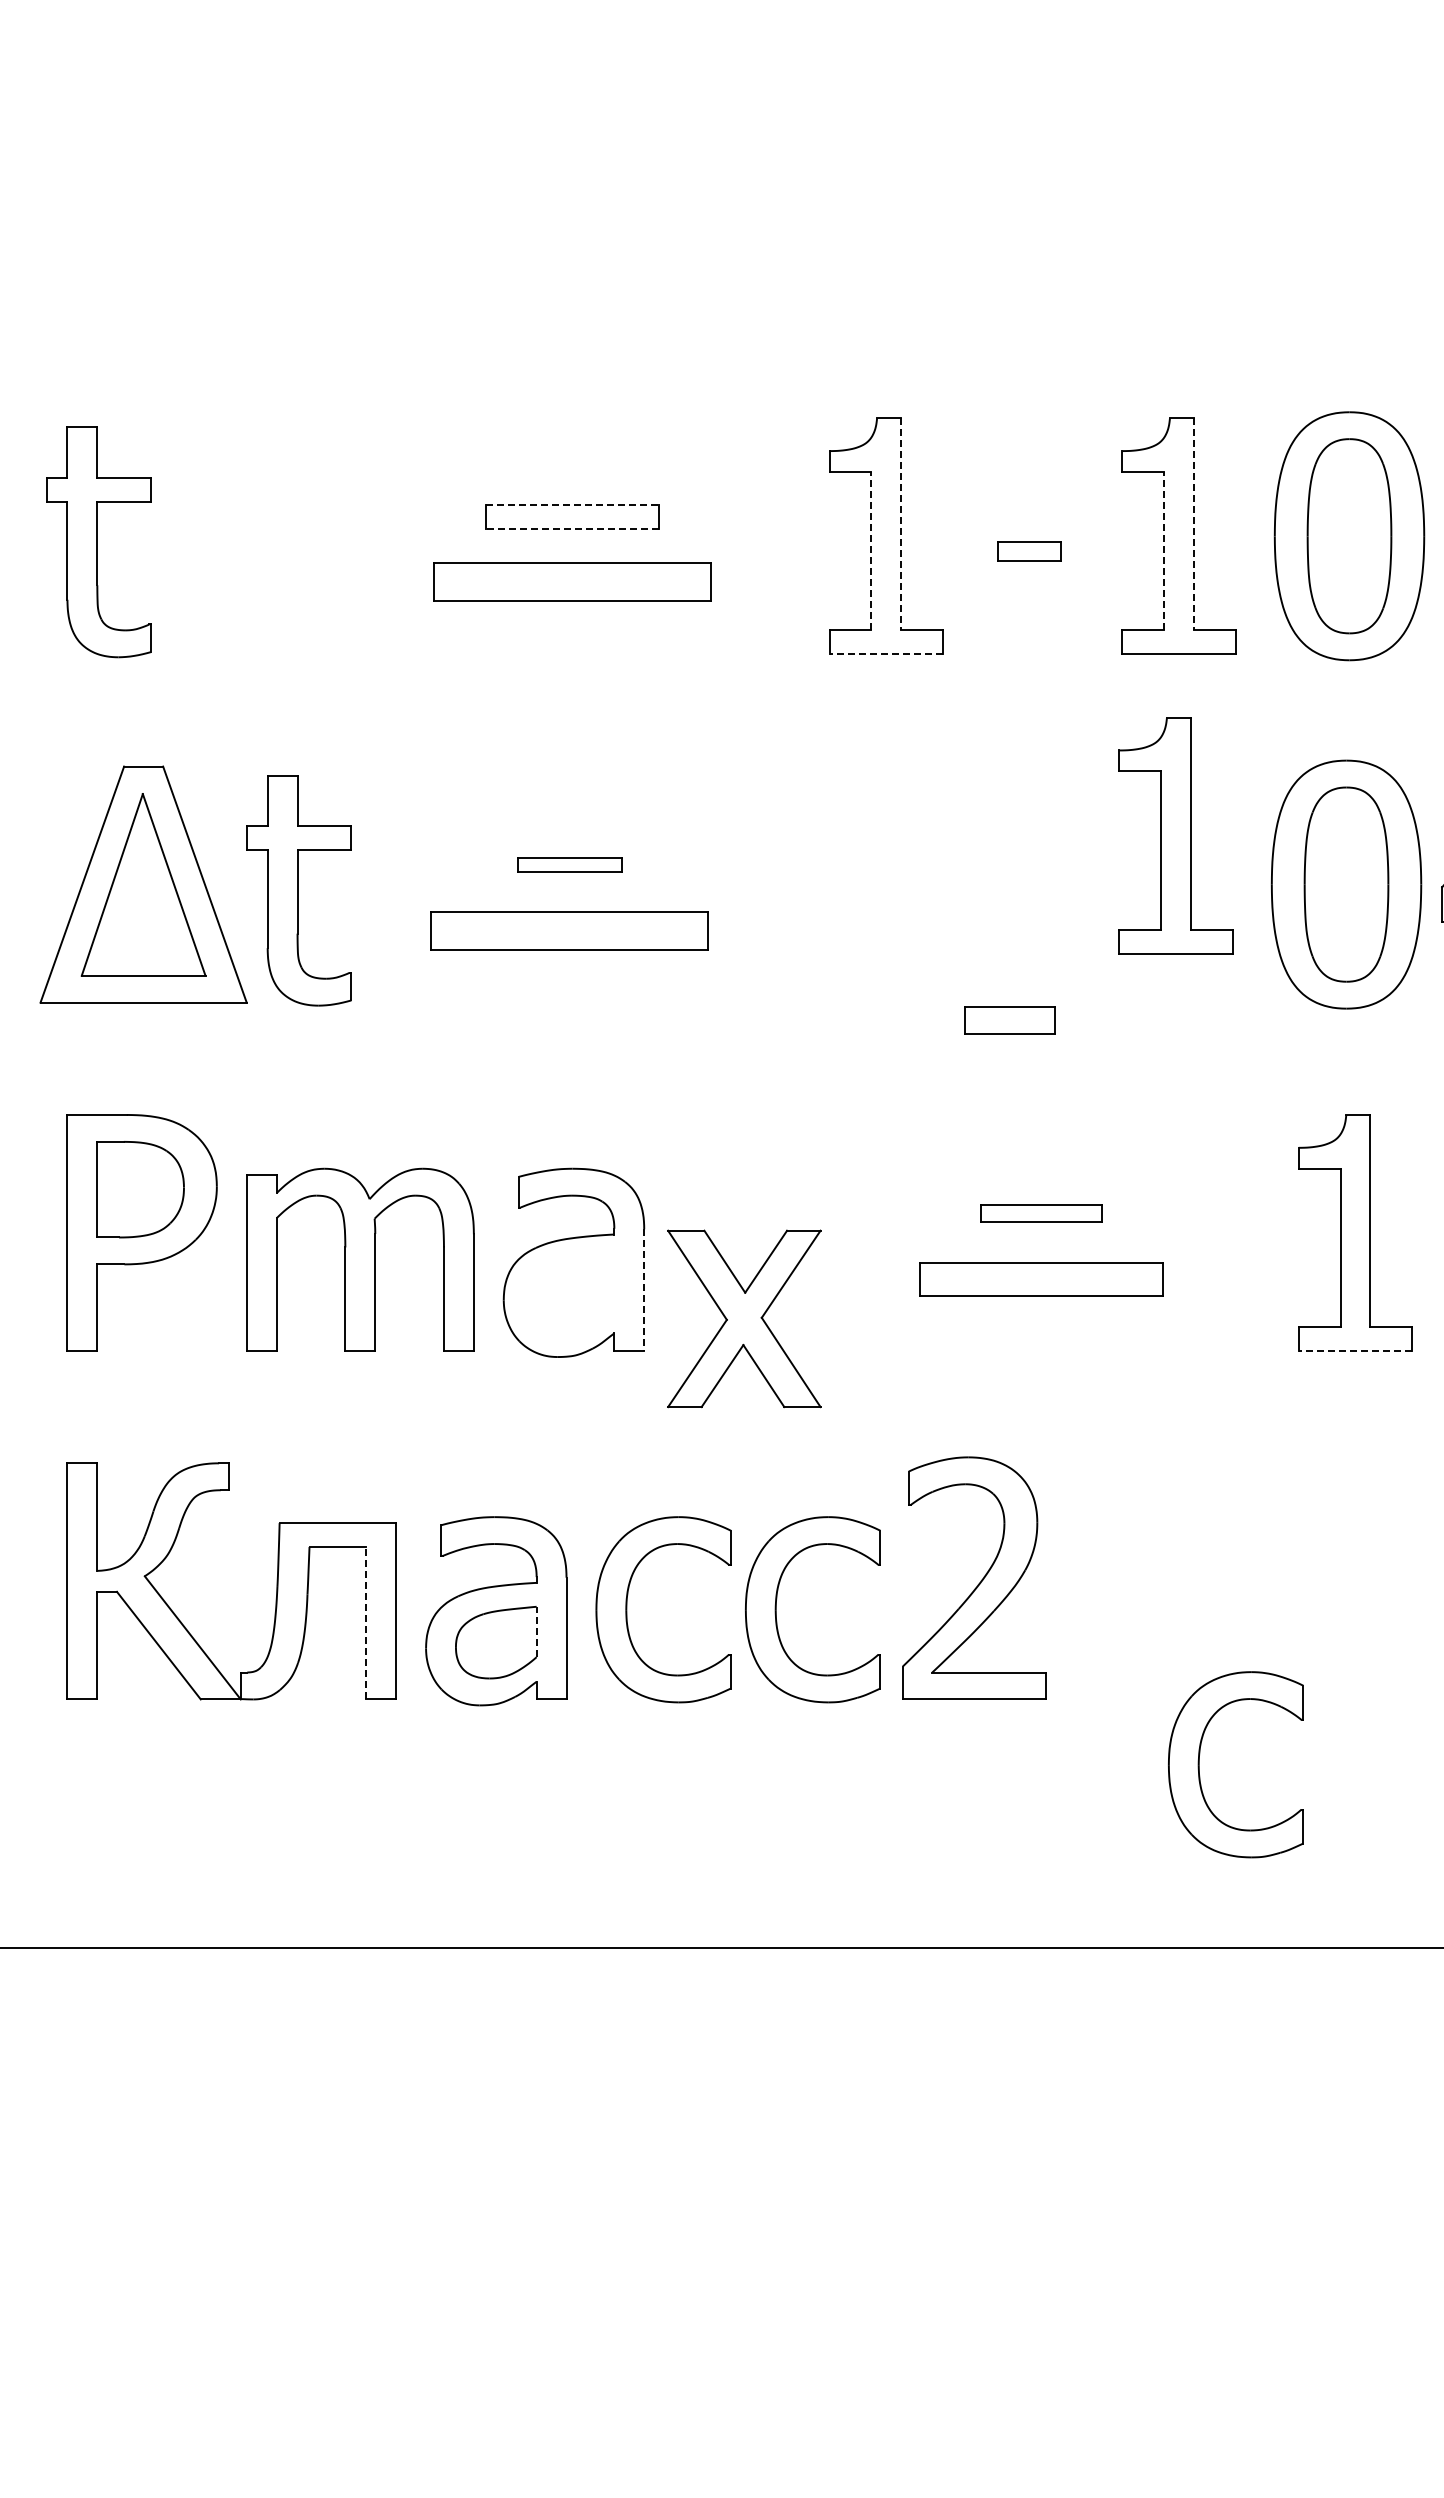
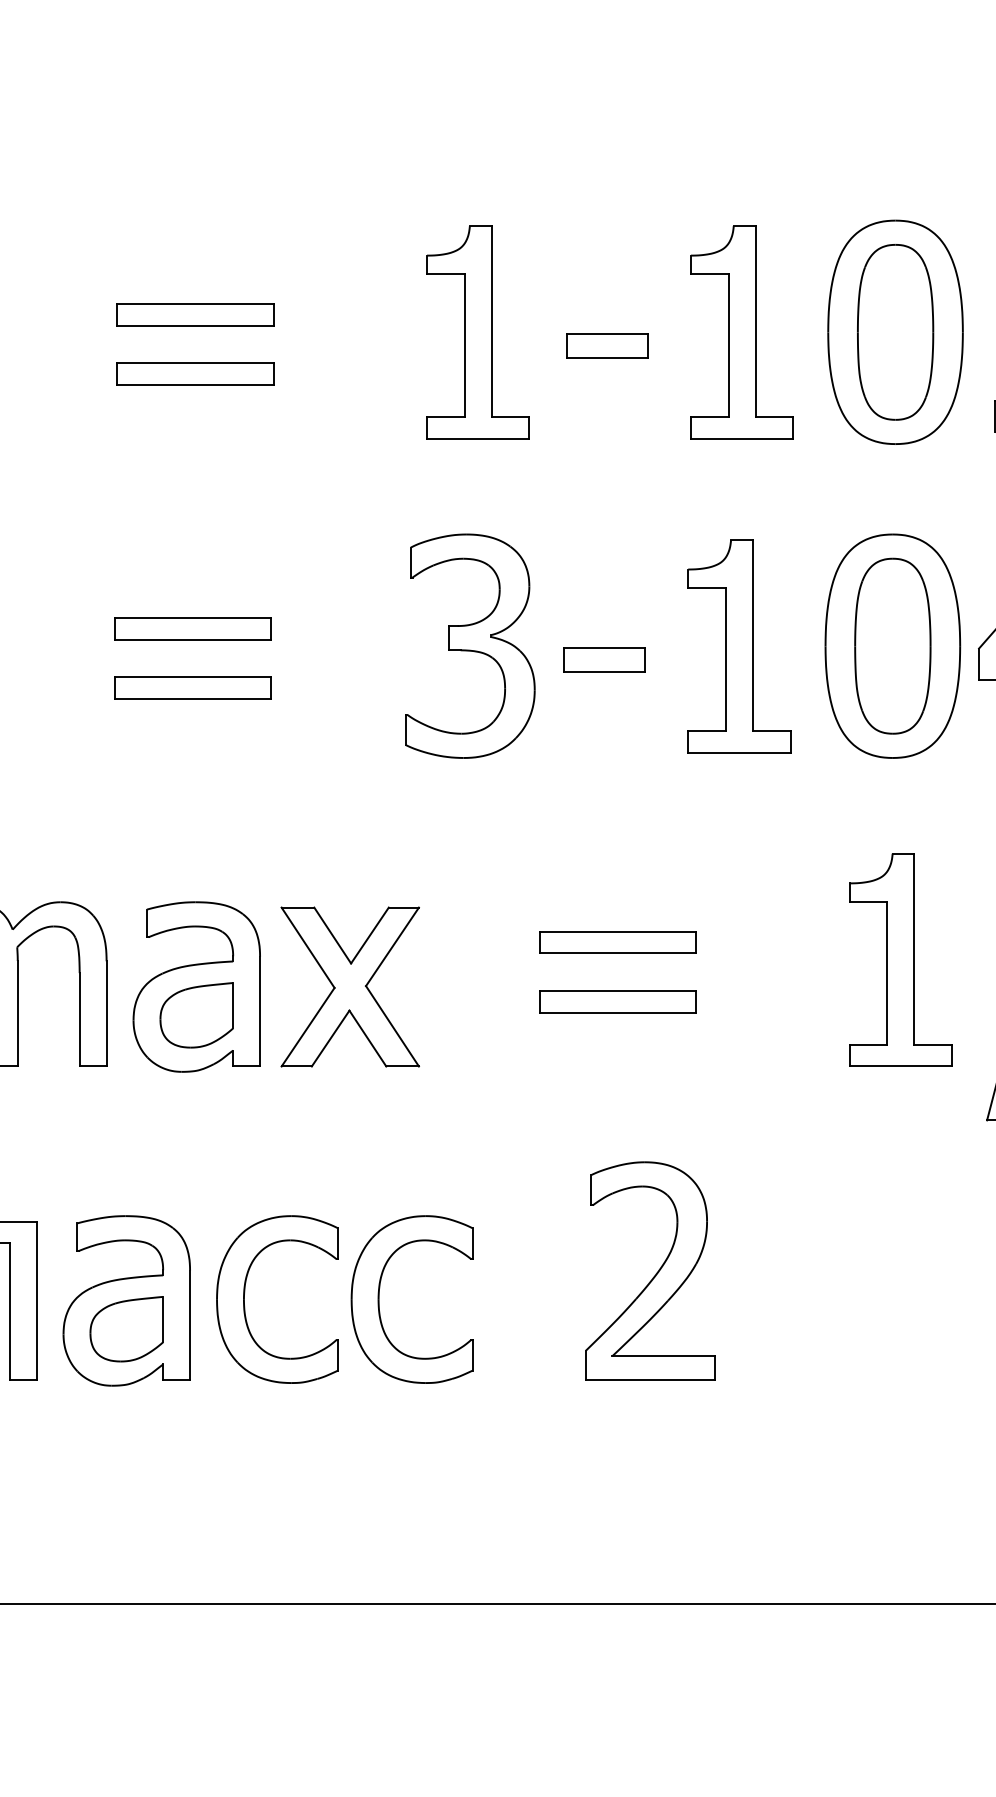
line: (572, 504) -> (195, 303), dashed -> solid
line: (901, 524) -> (491, 321), dashed -> solid
line: (1194, 524) -> (755, 321), dashed -> solid
line: (572, 528) -> (195, 325), dashed -> solid
line: (871, 550) -> (464, 345), dashed -> solid
line: (1164, 550) -> (728, 345), dashed -> solid
part: (1029, 551) -> (607, 346), size x1.43
part: (572, 582) -> (195, 374), size x0.62
line: (886, 654) -> (478, 438), dashed -> solid
part: (1175, 835) -> (738, 646), moved
part: (569, 864) -> (192, 628), size x1.67
part: (877, 884) -> (470, 646), added
part: (569, 930) -> (192, 687), size x0.62
part: (1009, 1020) -> (604, 659), moved
part: (1041, 1213) -> (618, 942), size x1.43
part: (1041, 1278) -> (618, 1001), size x0.71
line: (644, 1290) -> (260, 1011), dashed -> solid
part: (573, 1293) -> (196, 1014), added
part: (744, 1318) -> (350, 986), moved
line: (1355, 1351) -> (900, 1066), dashed -> solid
part: (980, 1580) -> (655, 1273), moved
line: (366, 1622) -> (9, 1311), dashed -> solid
line: (536, 1631) -> (163, 1319), dashed -> solid
part: (1199, 1764) -> (760, 1439), removed

